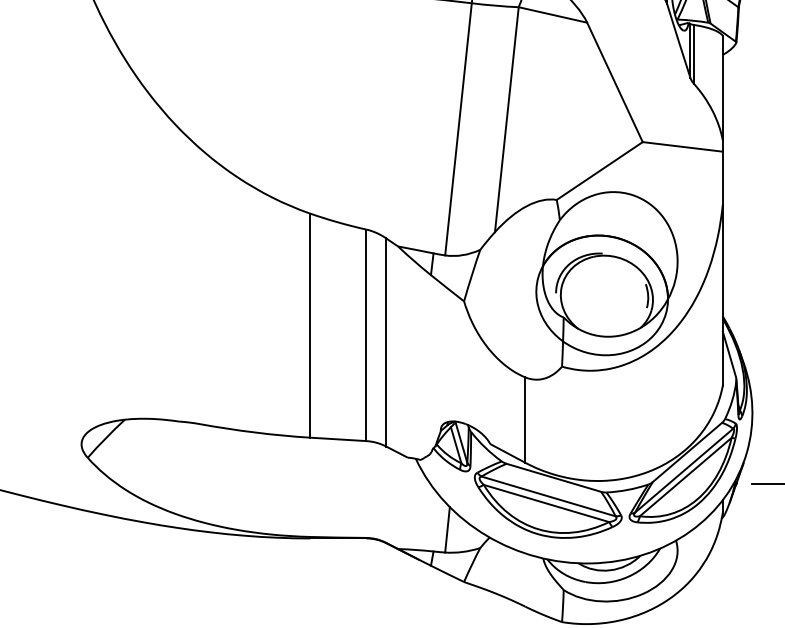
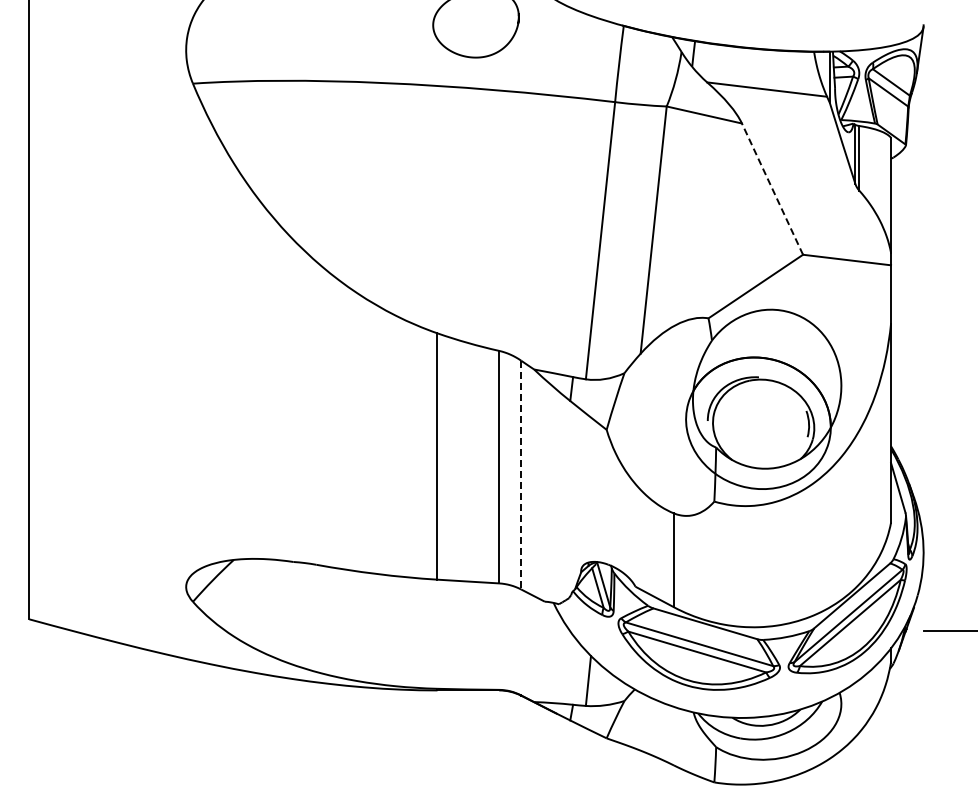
line: (614, 81) -> (772, 188), solid -> dashed
line: (386, 342) -> (521, 475), solid -> dashed

